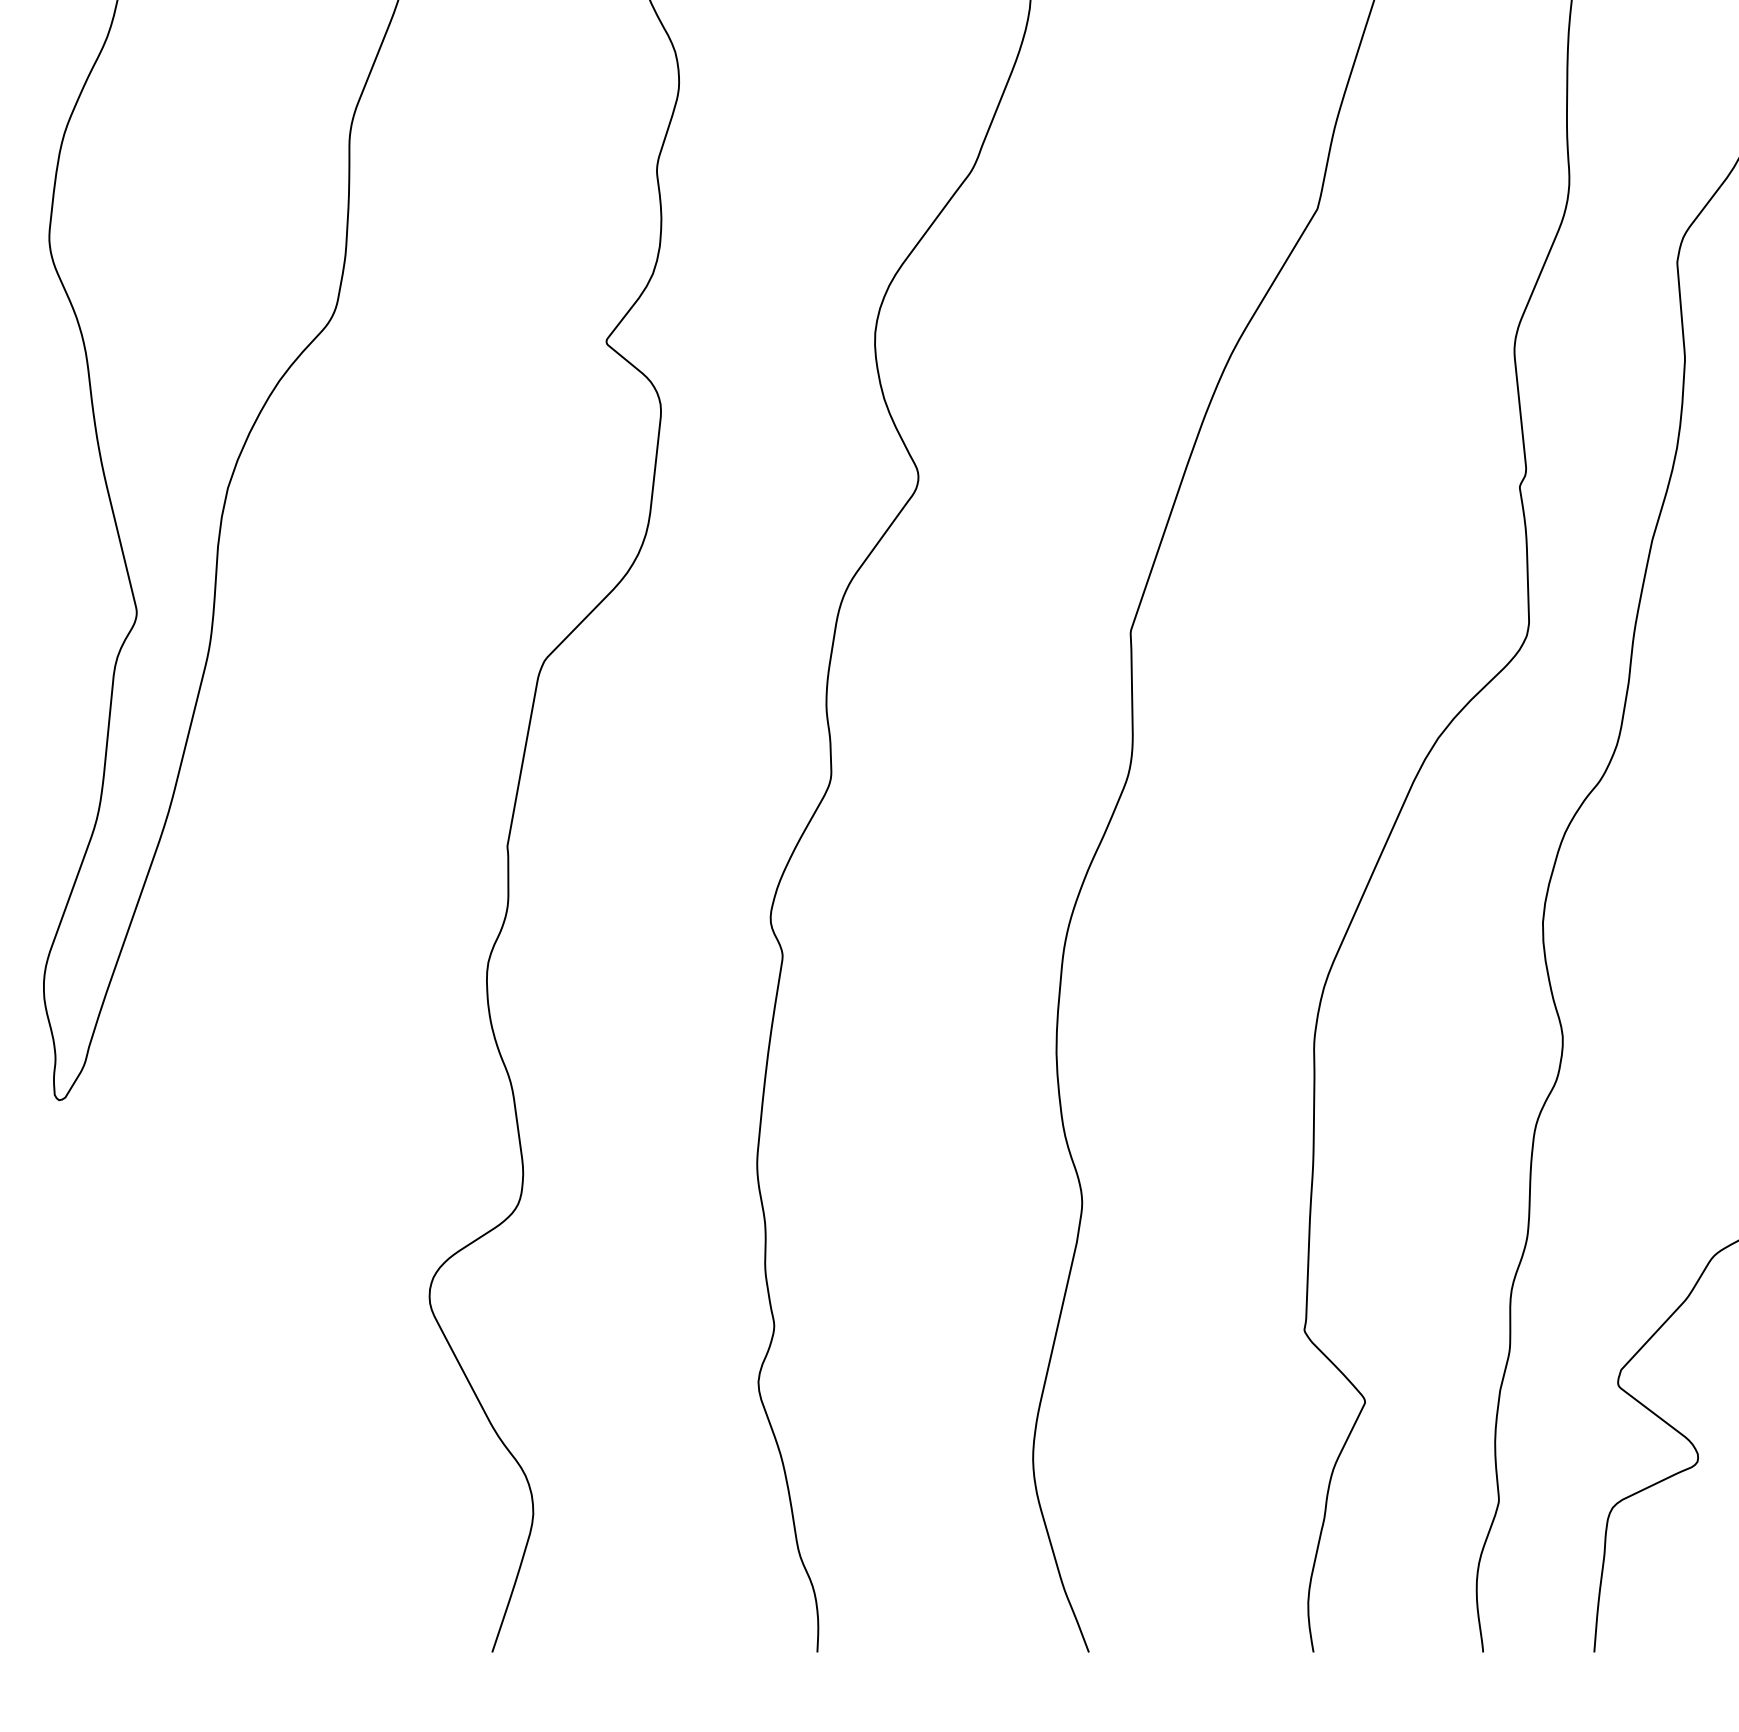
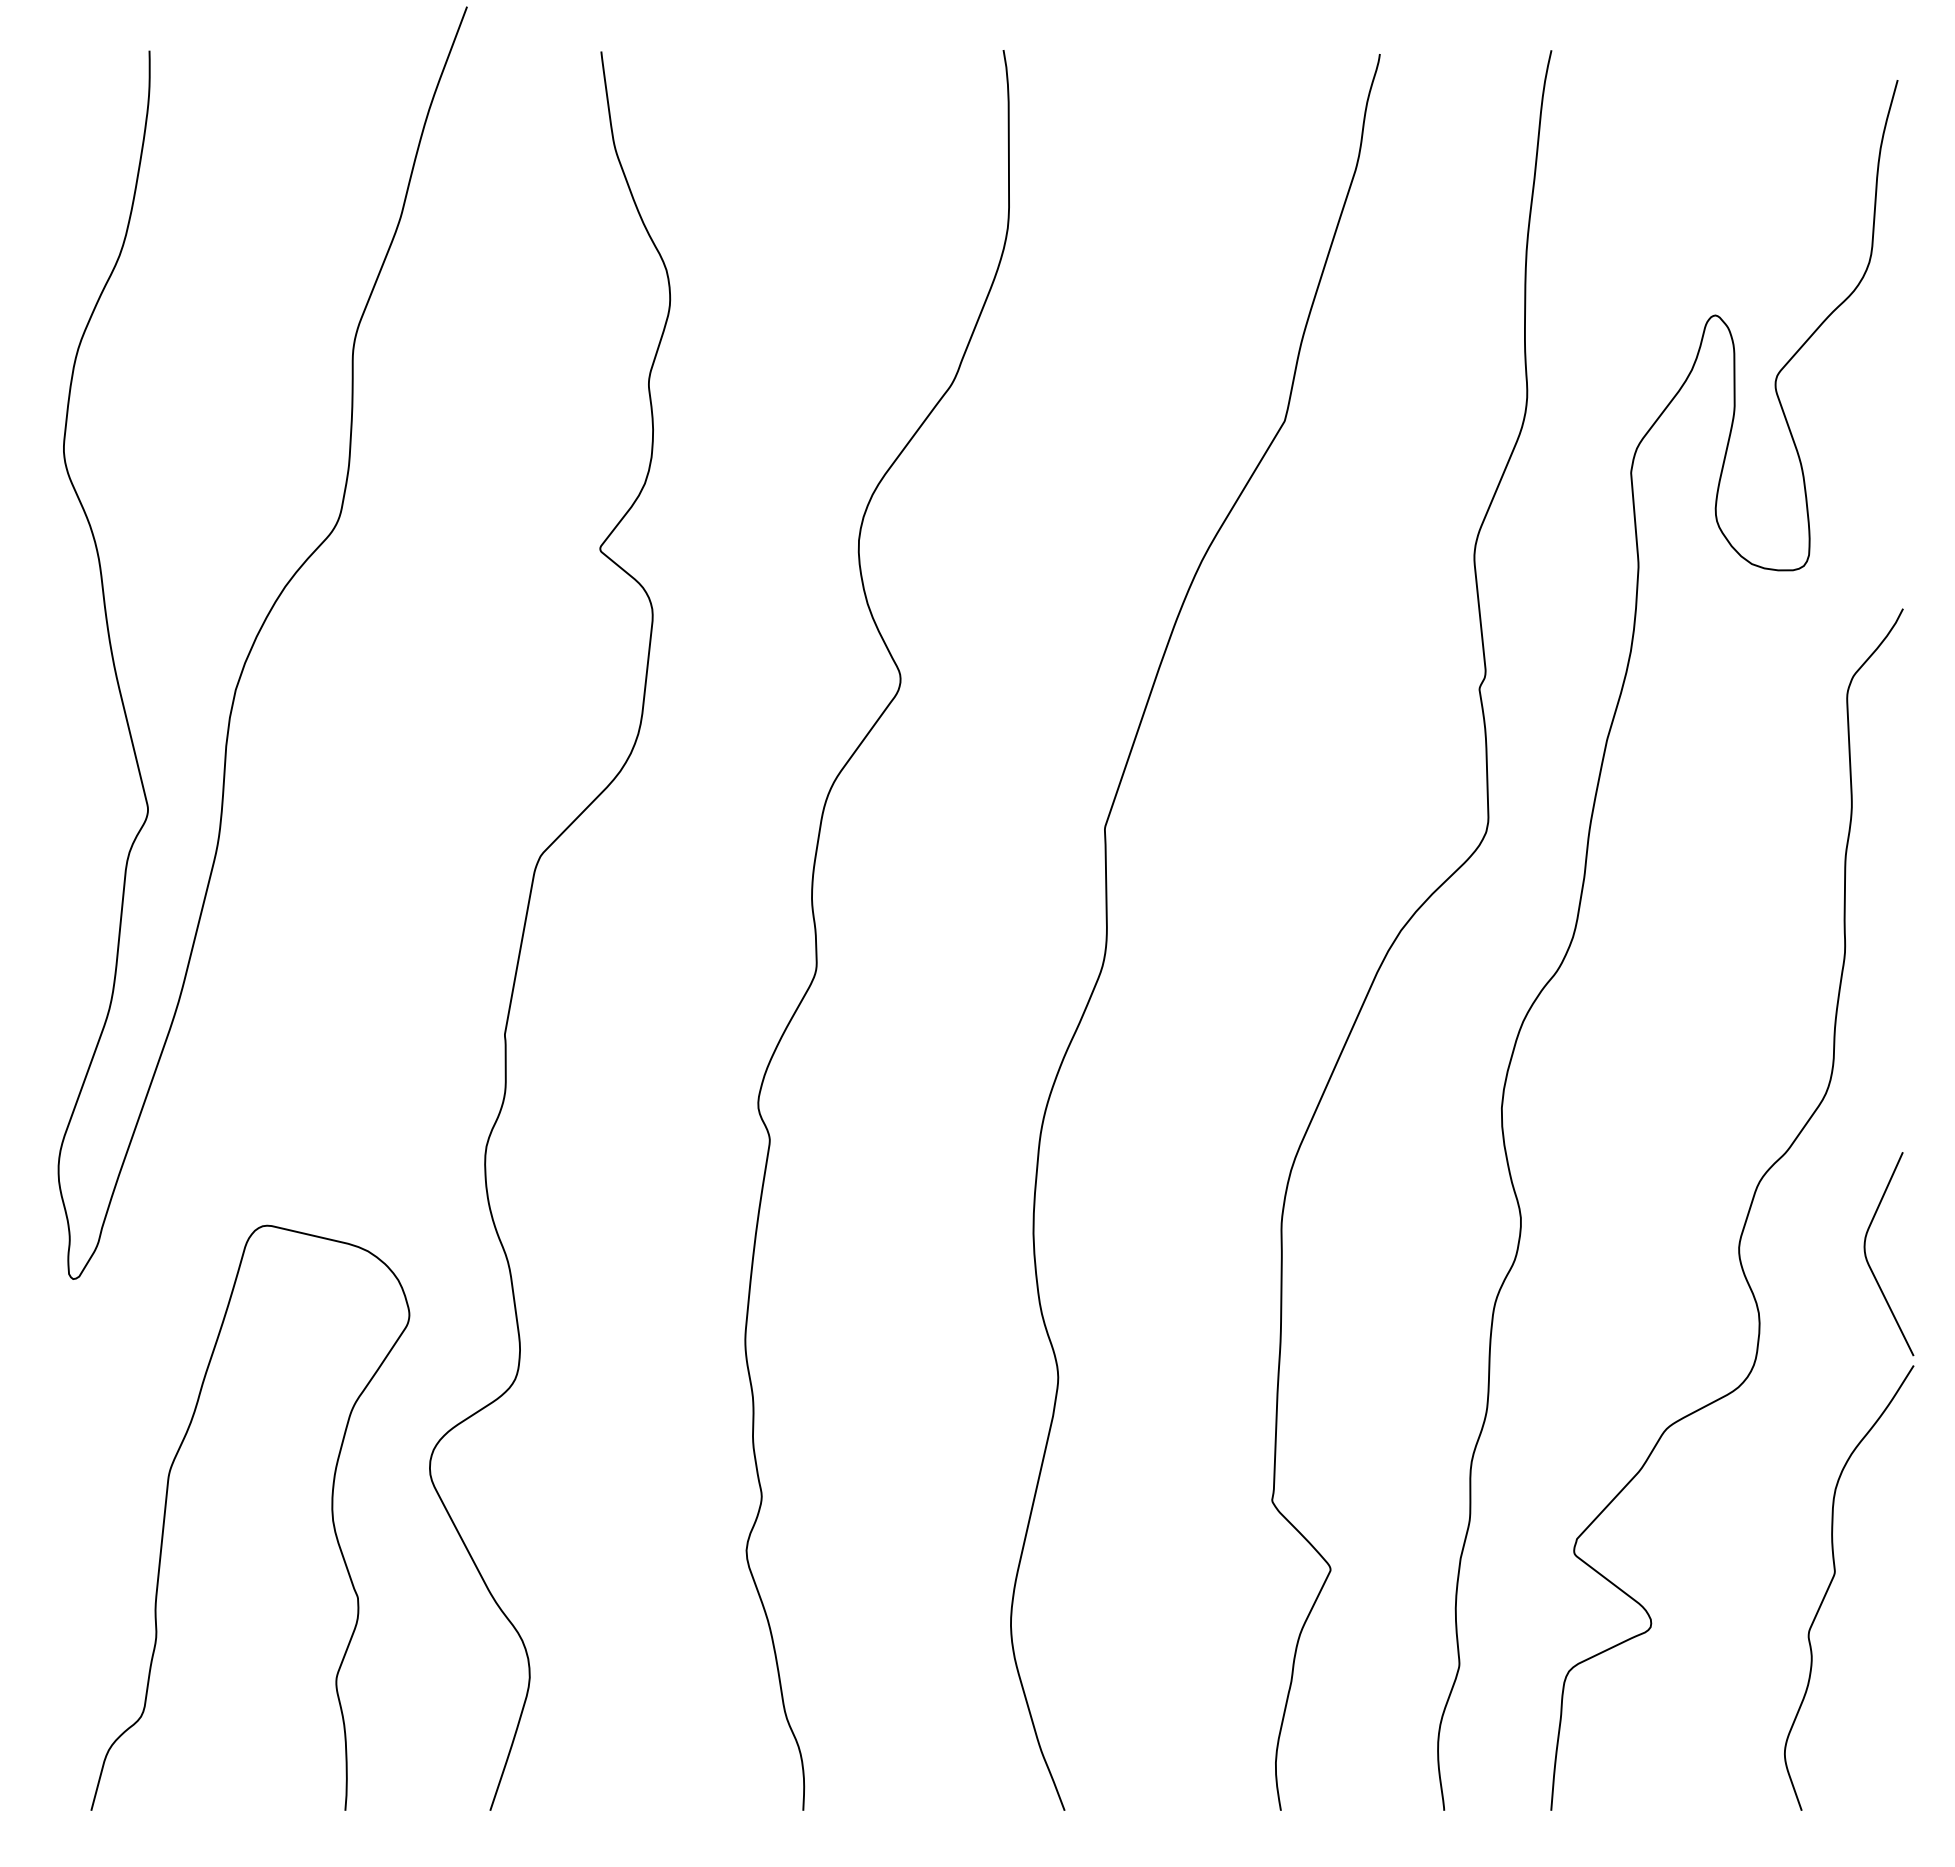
curve: (327, 1346) -> (331, 1516), added

